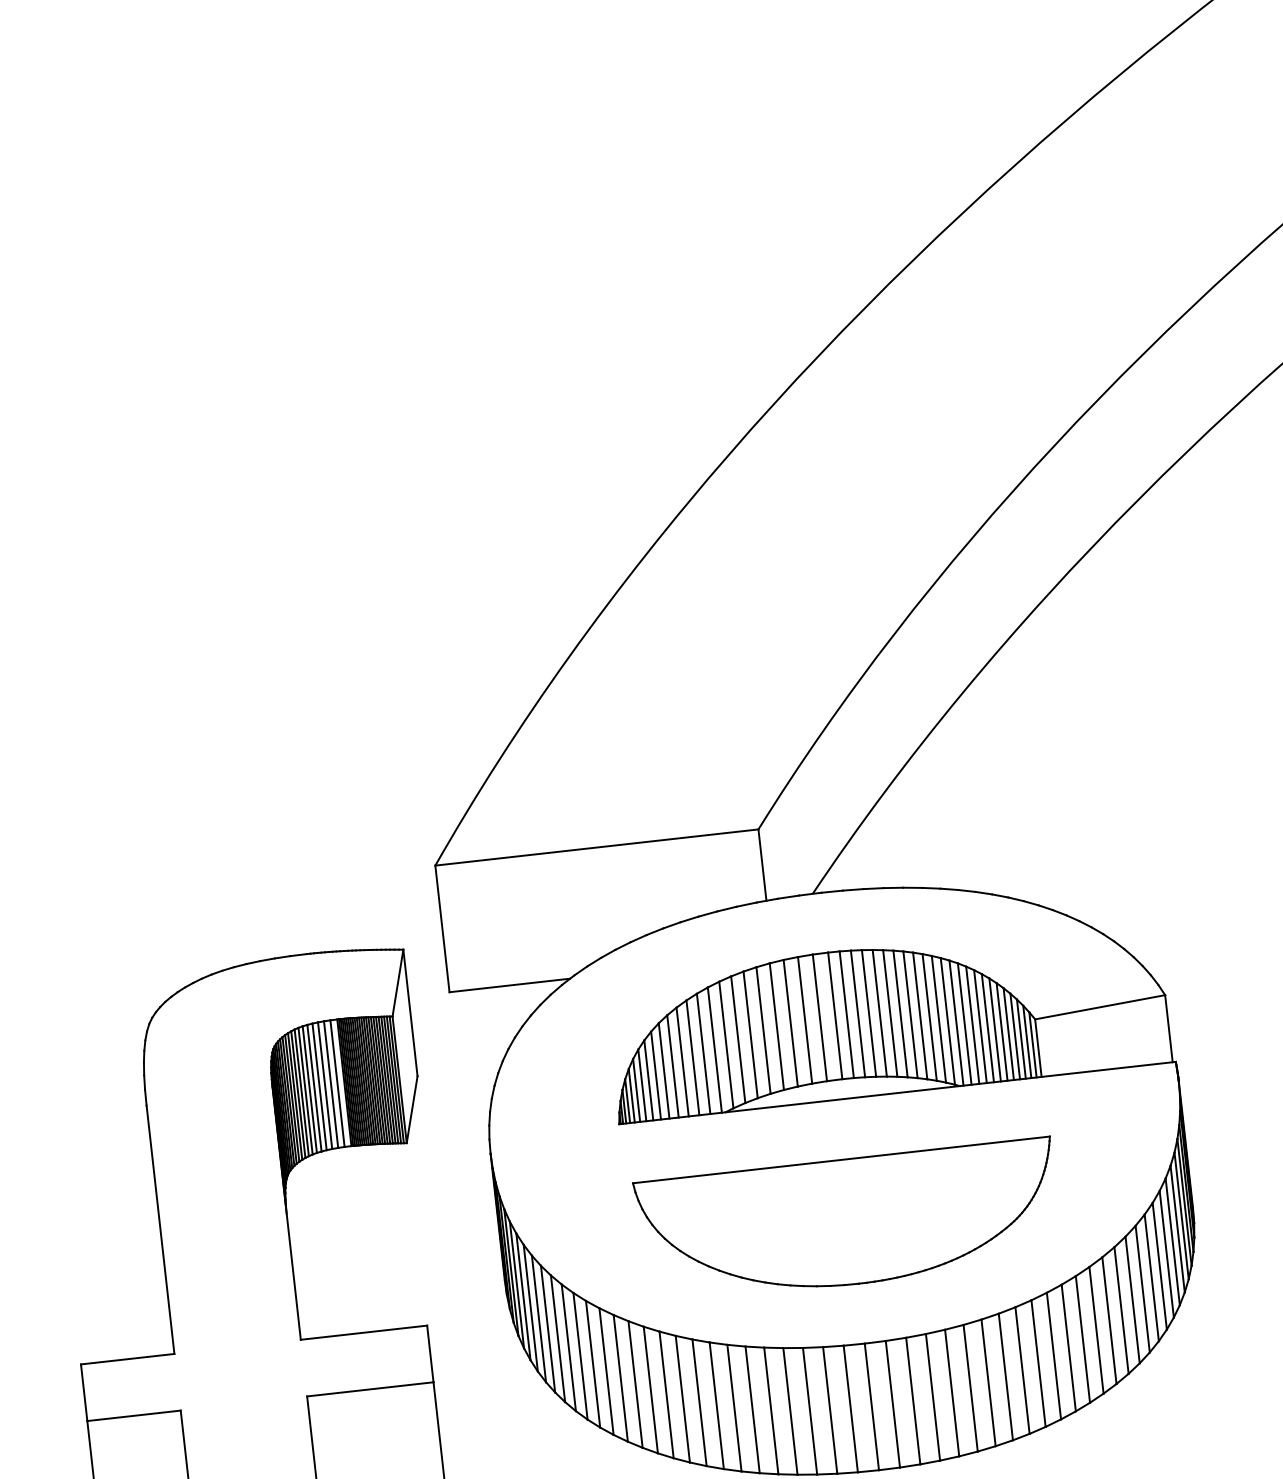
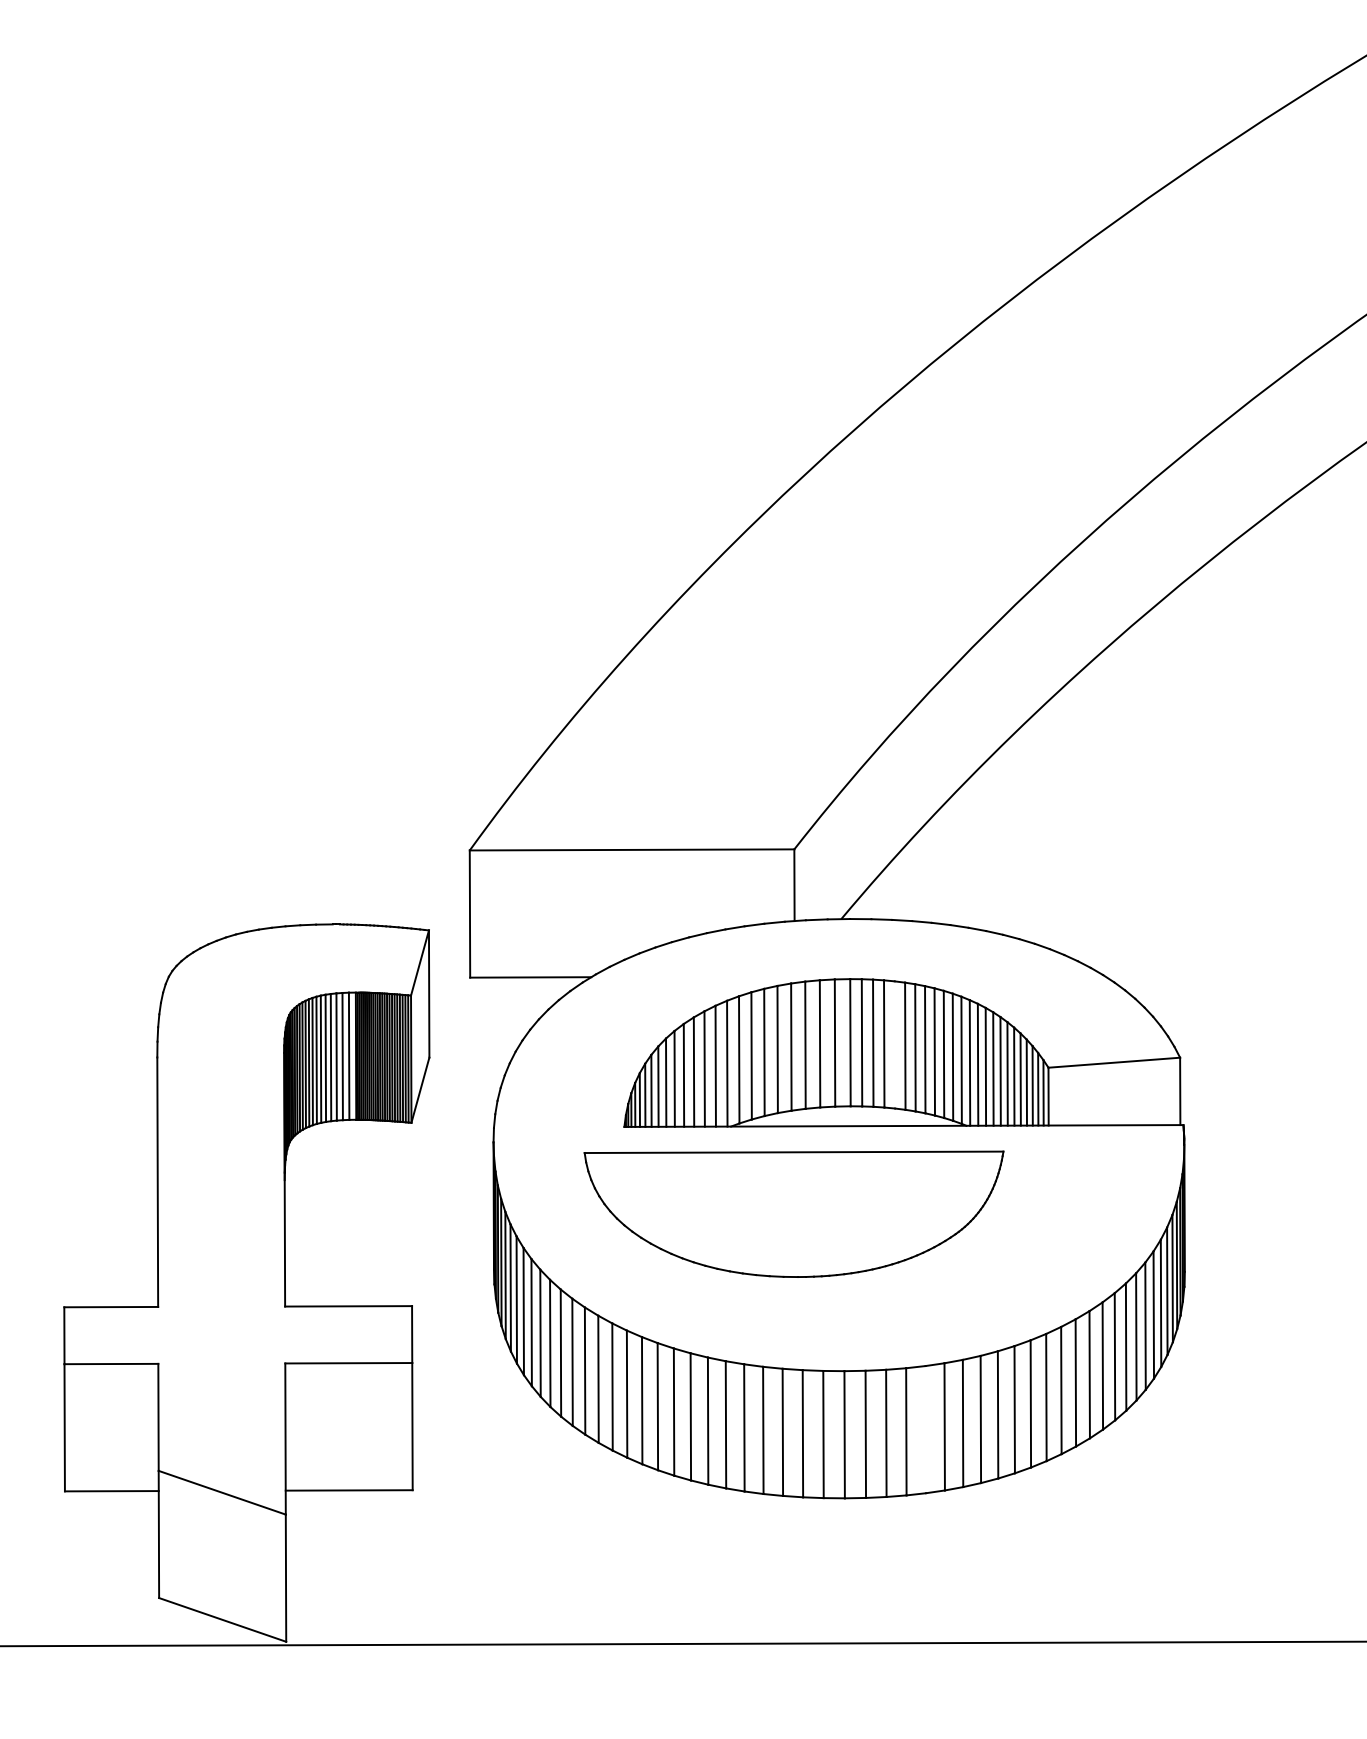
line: (879, 1012) -> (894, 1044), removed
part: (847, 1220) -> (793, 1213), moved
line: (951, 1392) -> (925, 1429), removed

